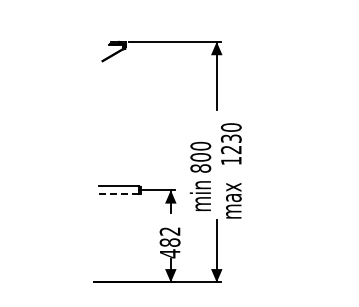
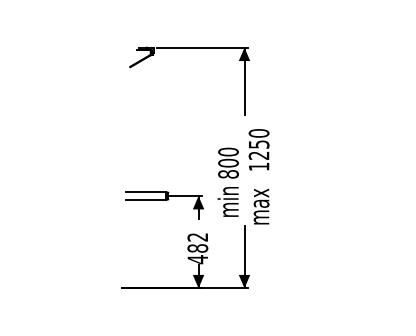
text: (230, 138) -> (258, 144), 1230 -> 1250
line: (118, 193) -> (146, 199), dashed -> solid

